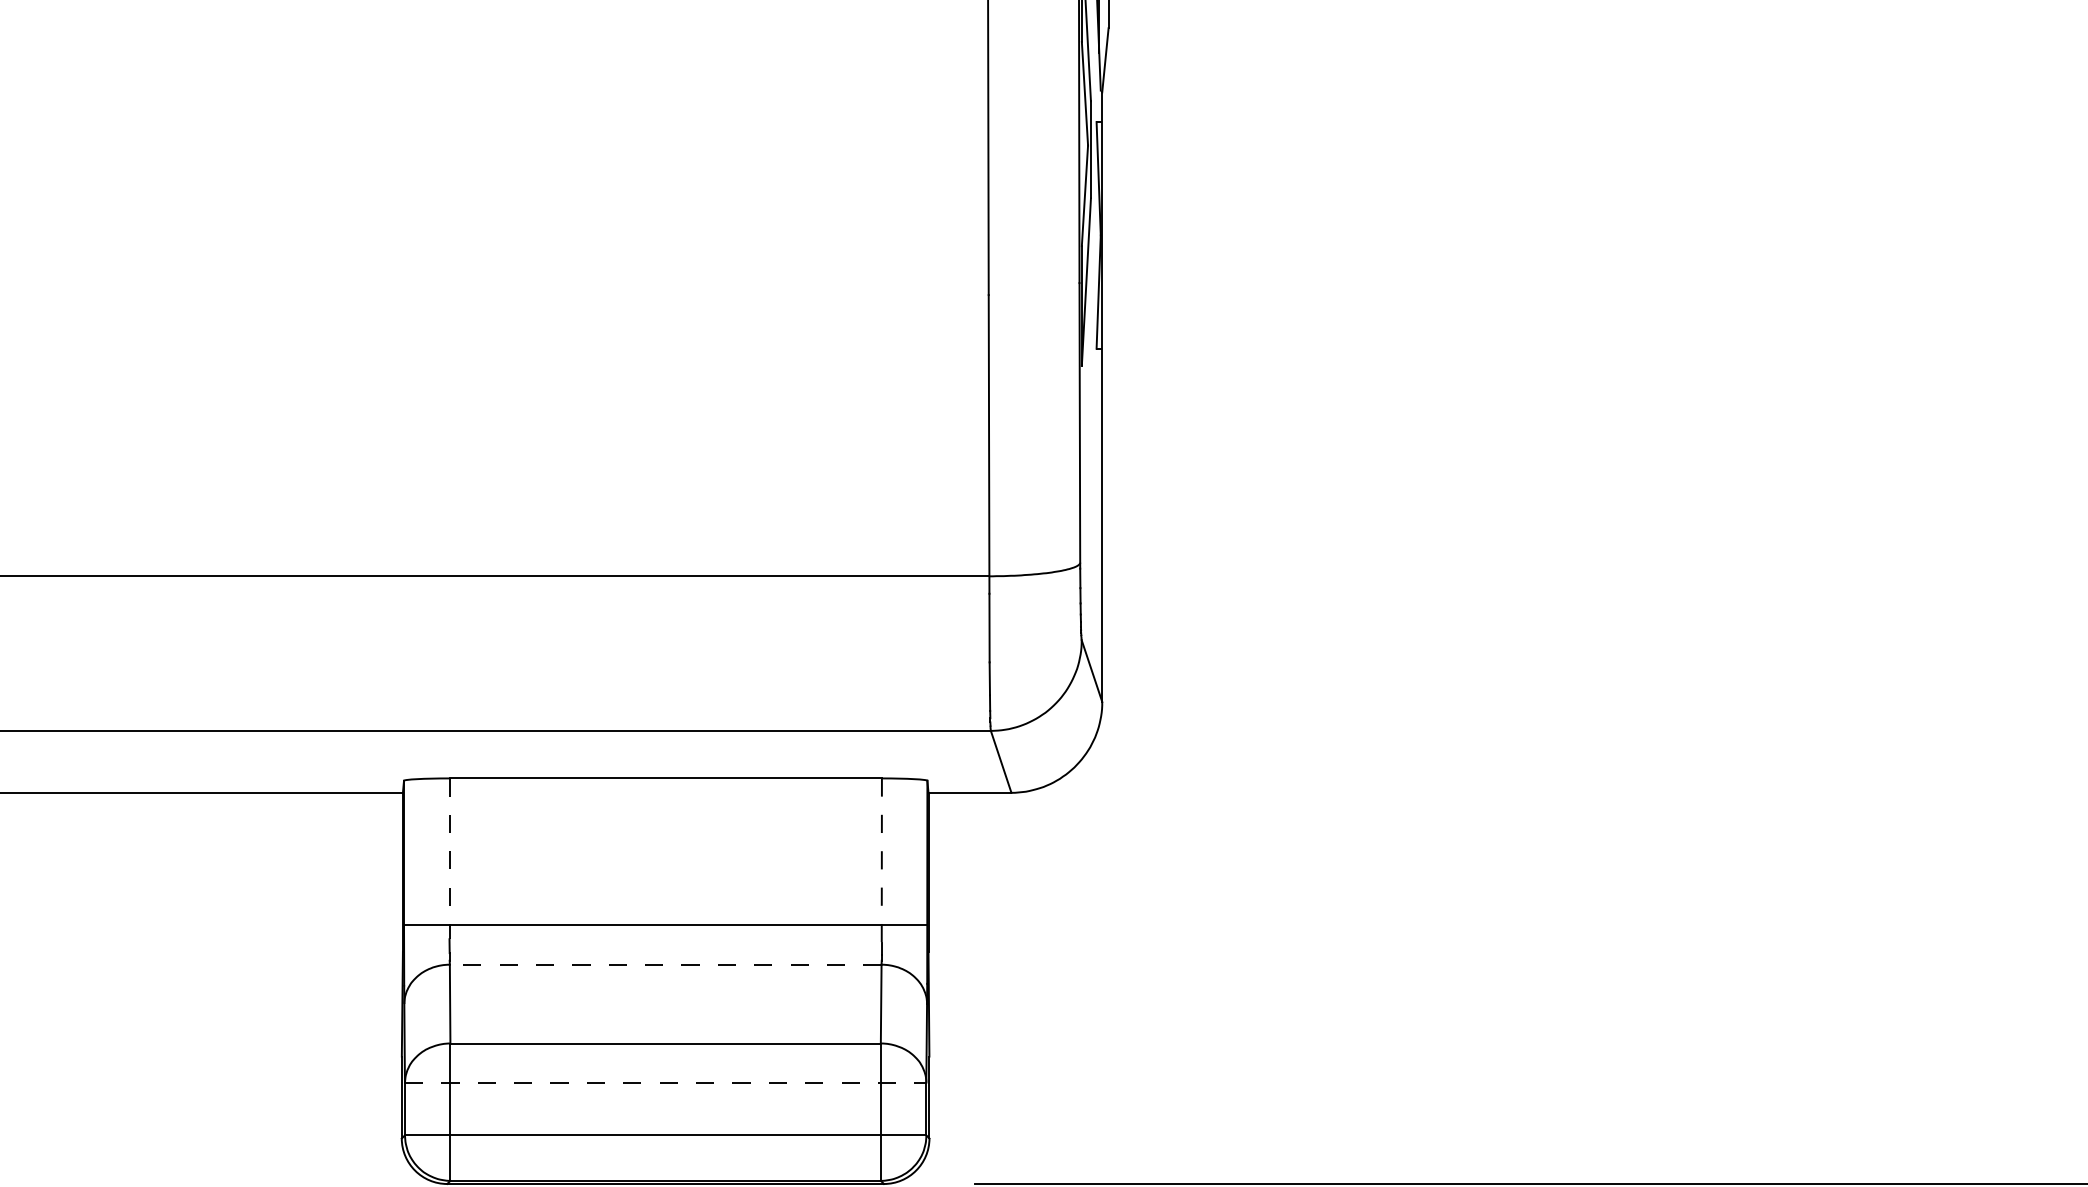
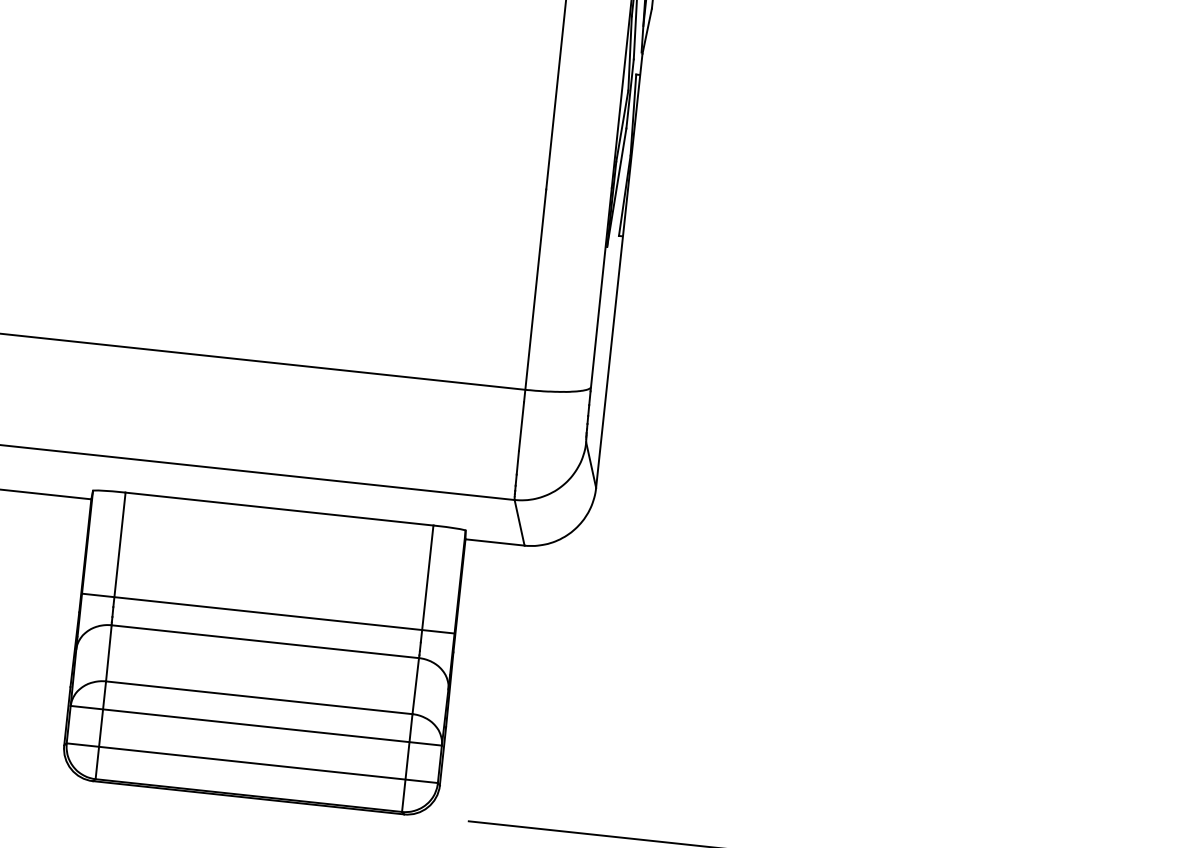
line: (449, 859) -> (119, 550), dashed -> solid
line: (881, 860) -> (426, 583), dashed -> solid
line: (665, 964) -> (265, 641), dashed -> solid
line: (665, 1082) -> (256, 725), dashed -> solid

